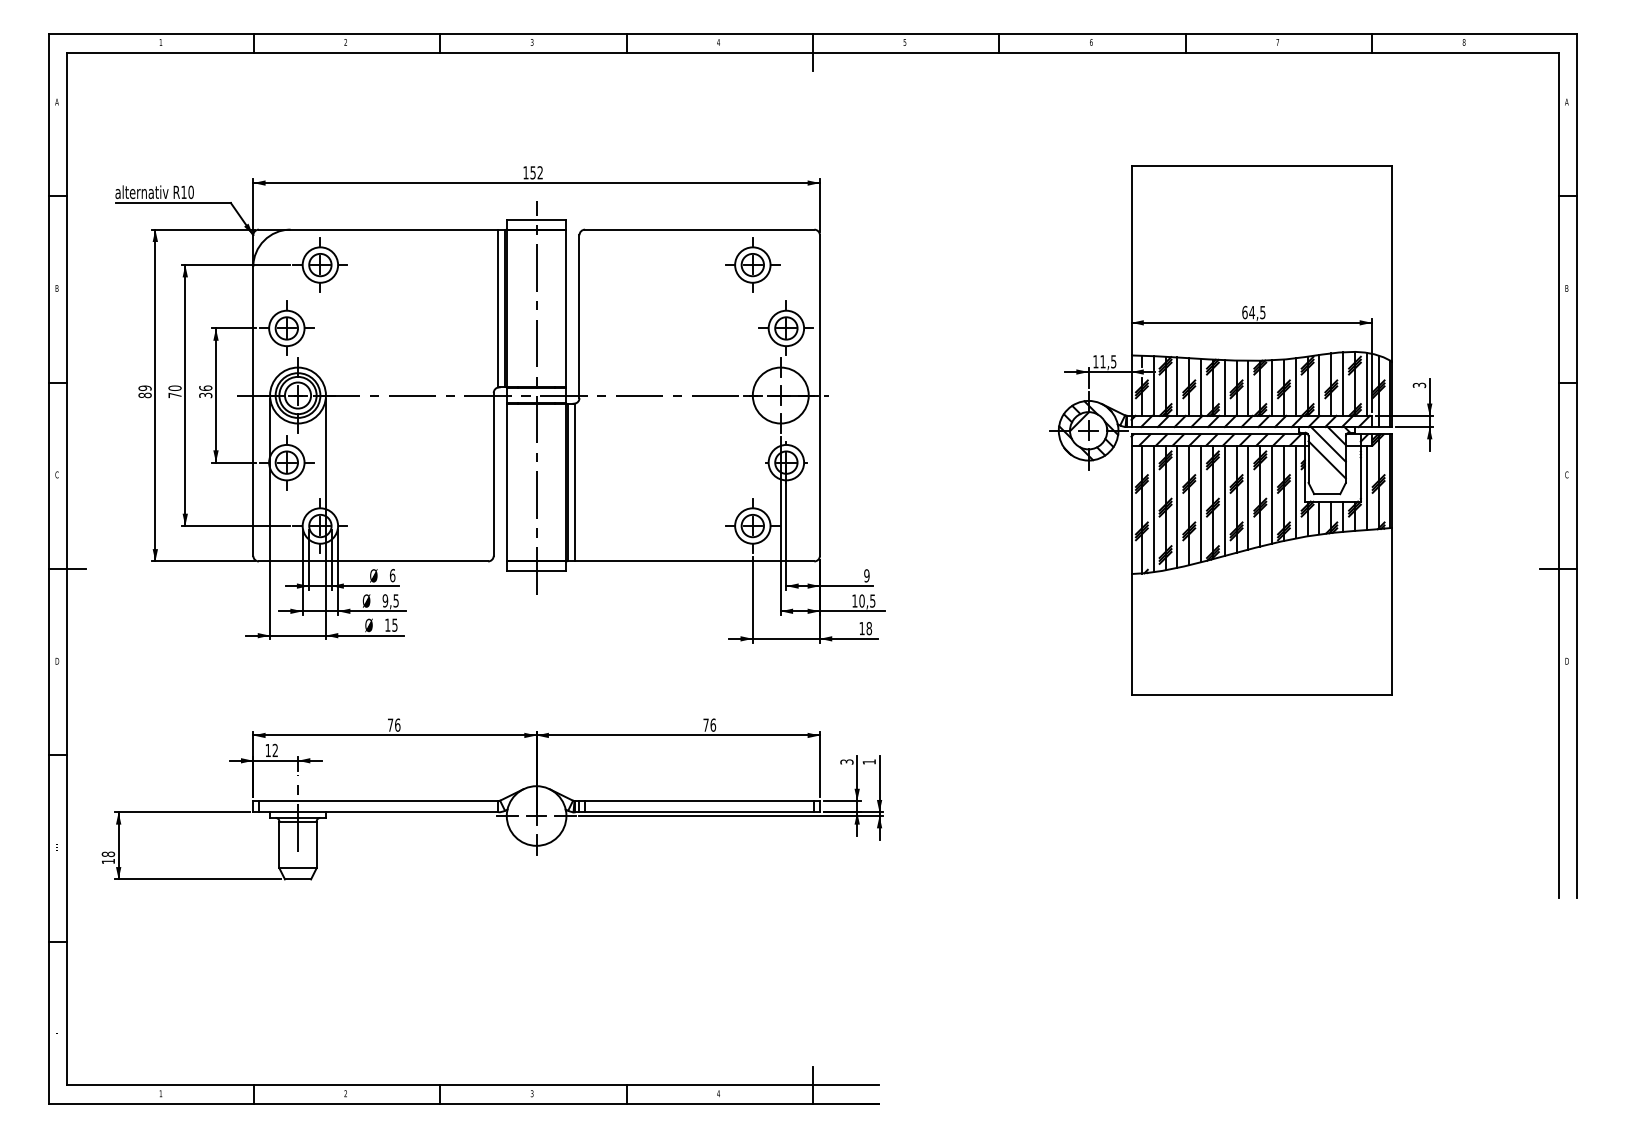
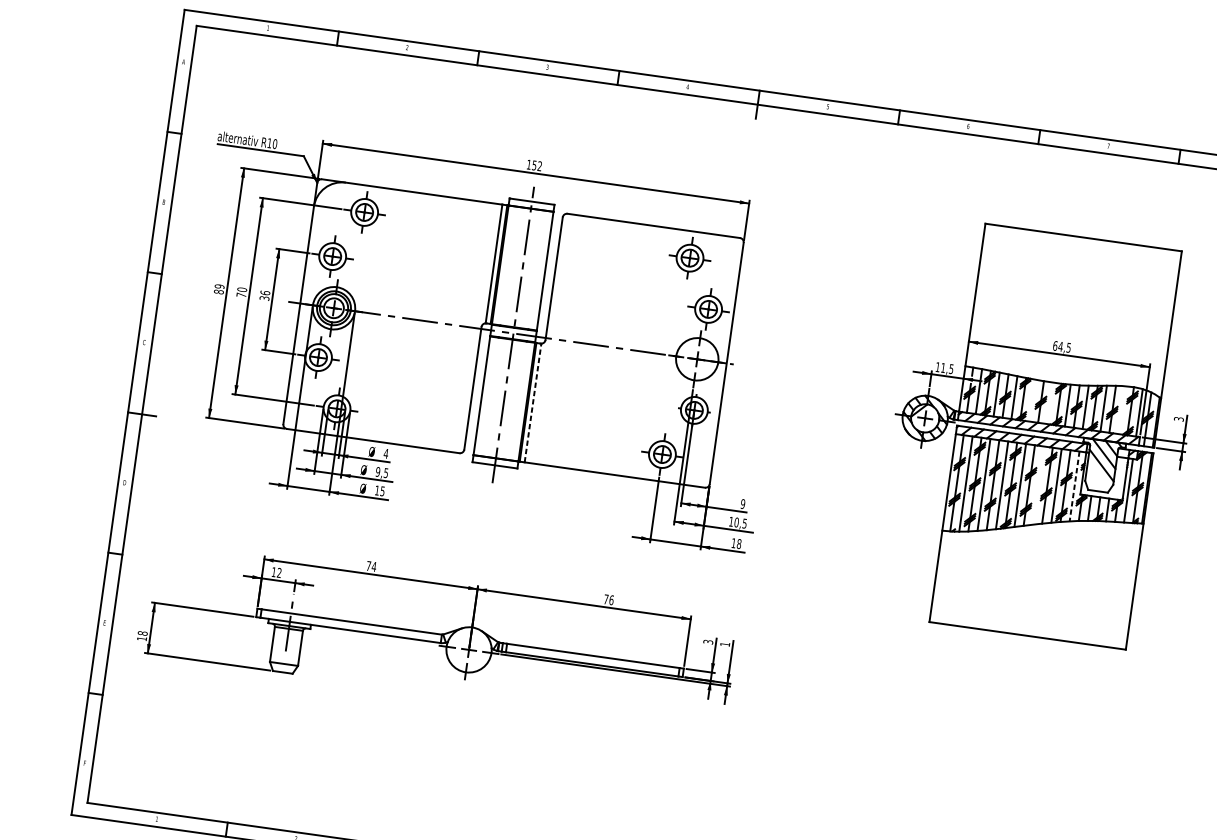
line: (1343, 383) -> (1121, 409), removed
line: (1224, 387) -> (1032, 400), removed
line: (1248, 387) -> (1050, 402), removed
line: (574, 482) -> (532, 402), solid -> dashed
line: (1295, 492) -> (1074, 486), solid -> dashed
line: (1248, 497) -> (1038, 485), removed
text: (392, 575) -> (386, 453), 6 -> 4
text: (397, 724) -> (374, 566), 76 -> 74

